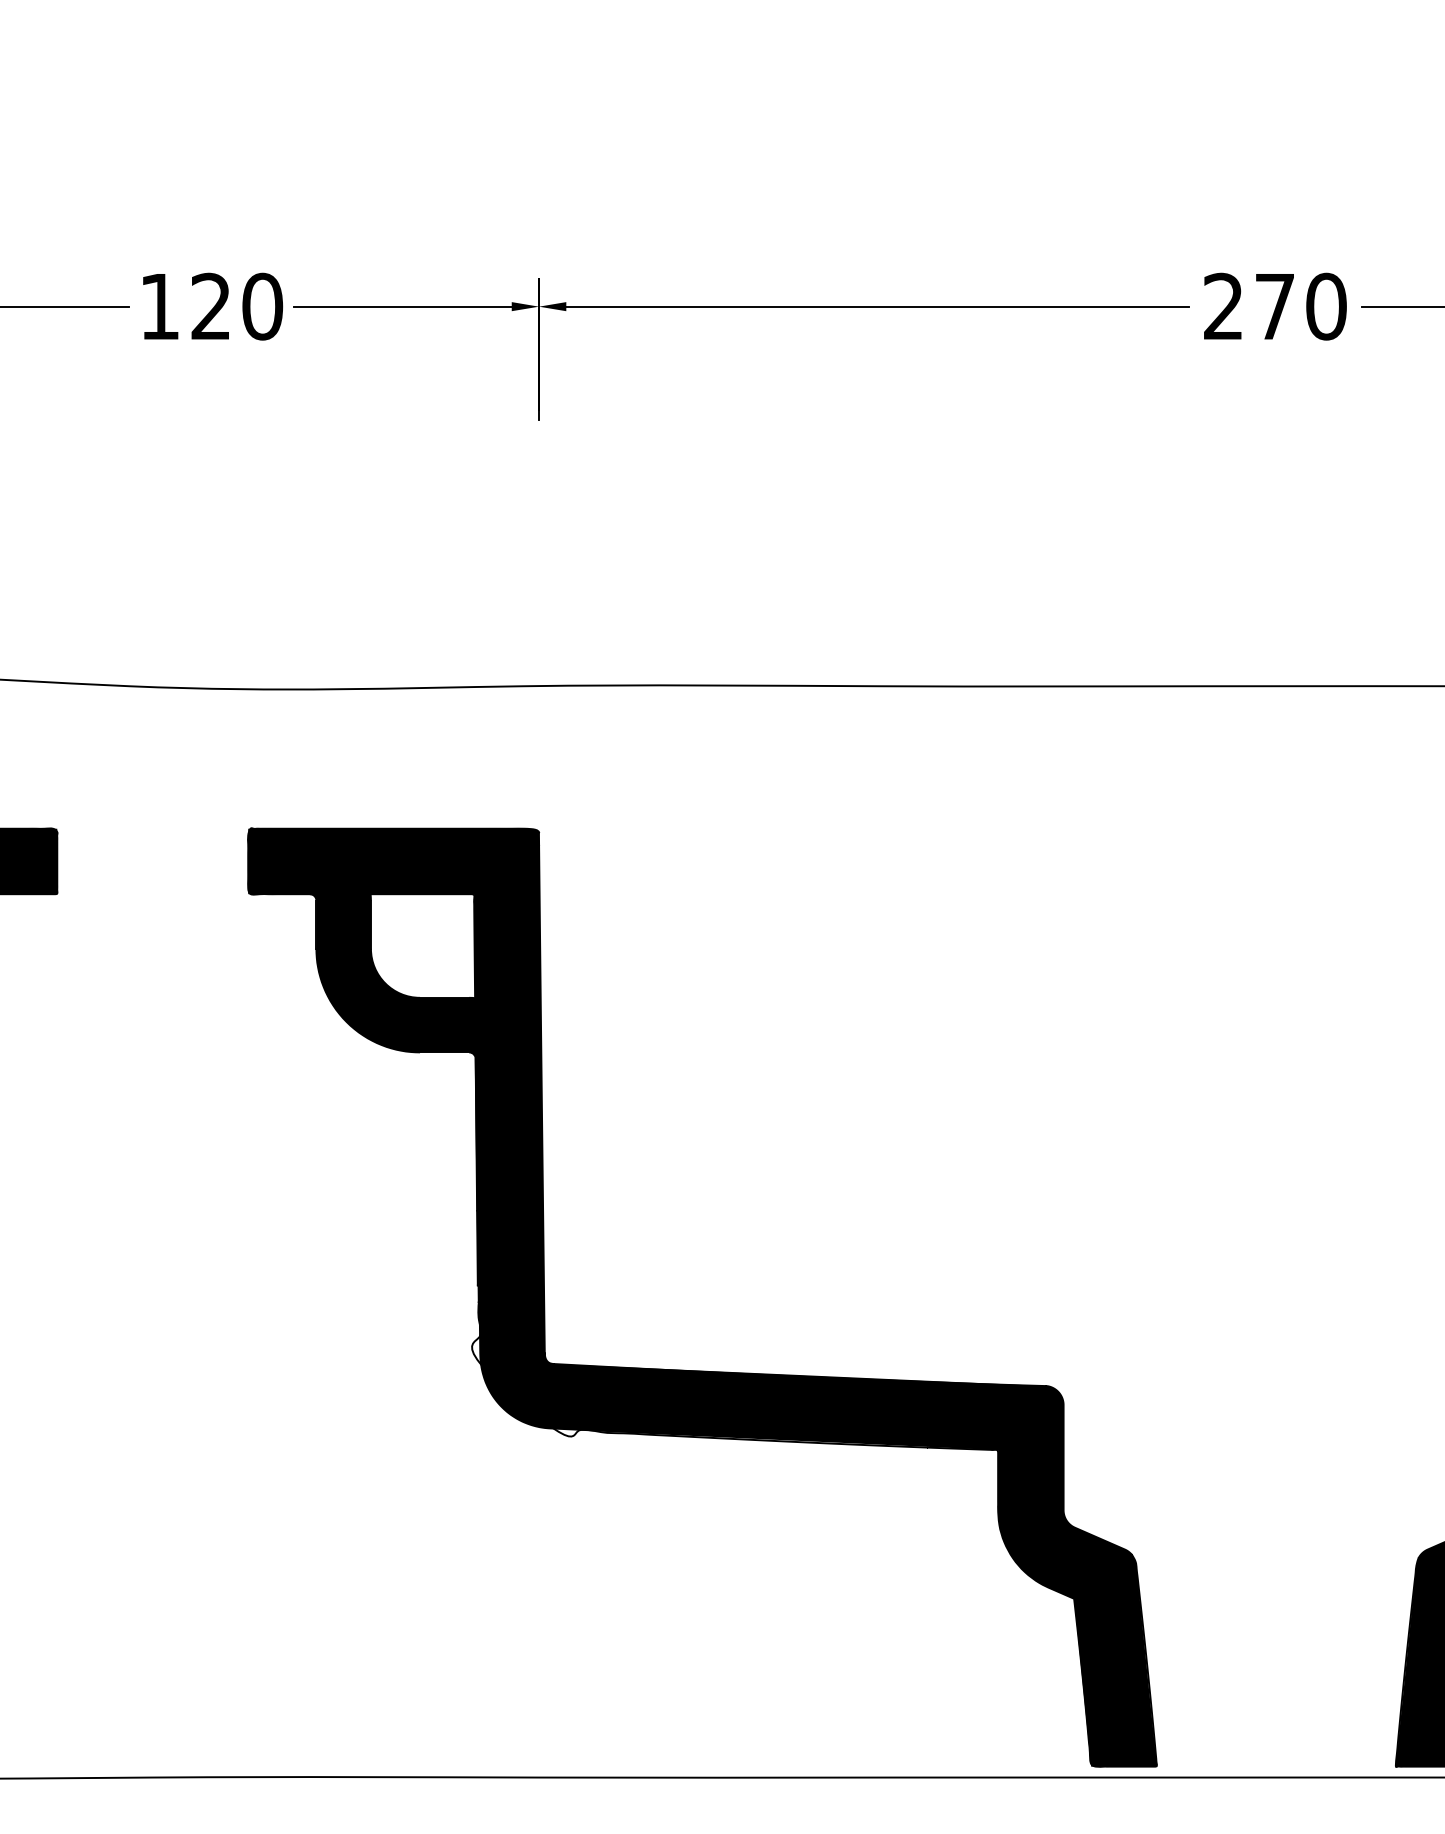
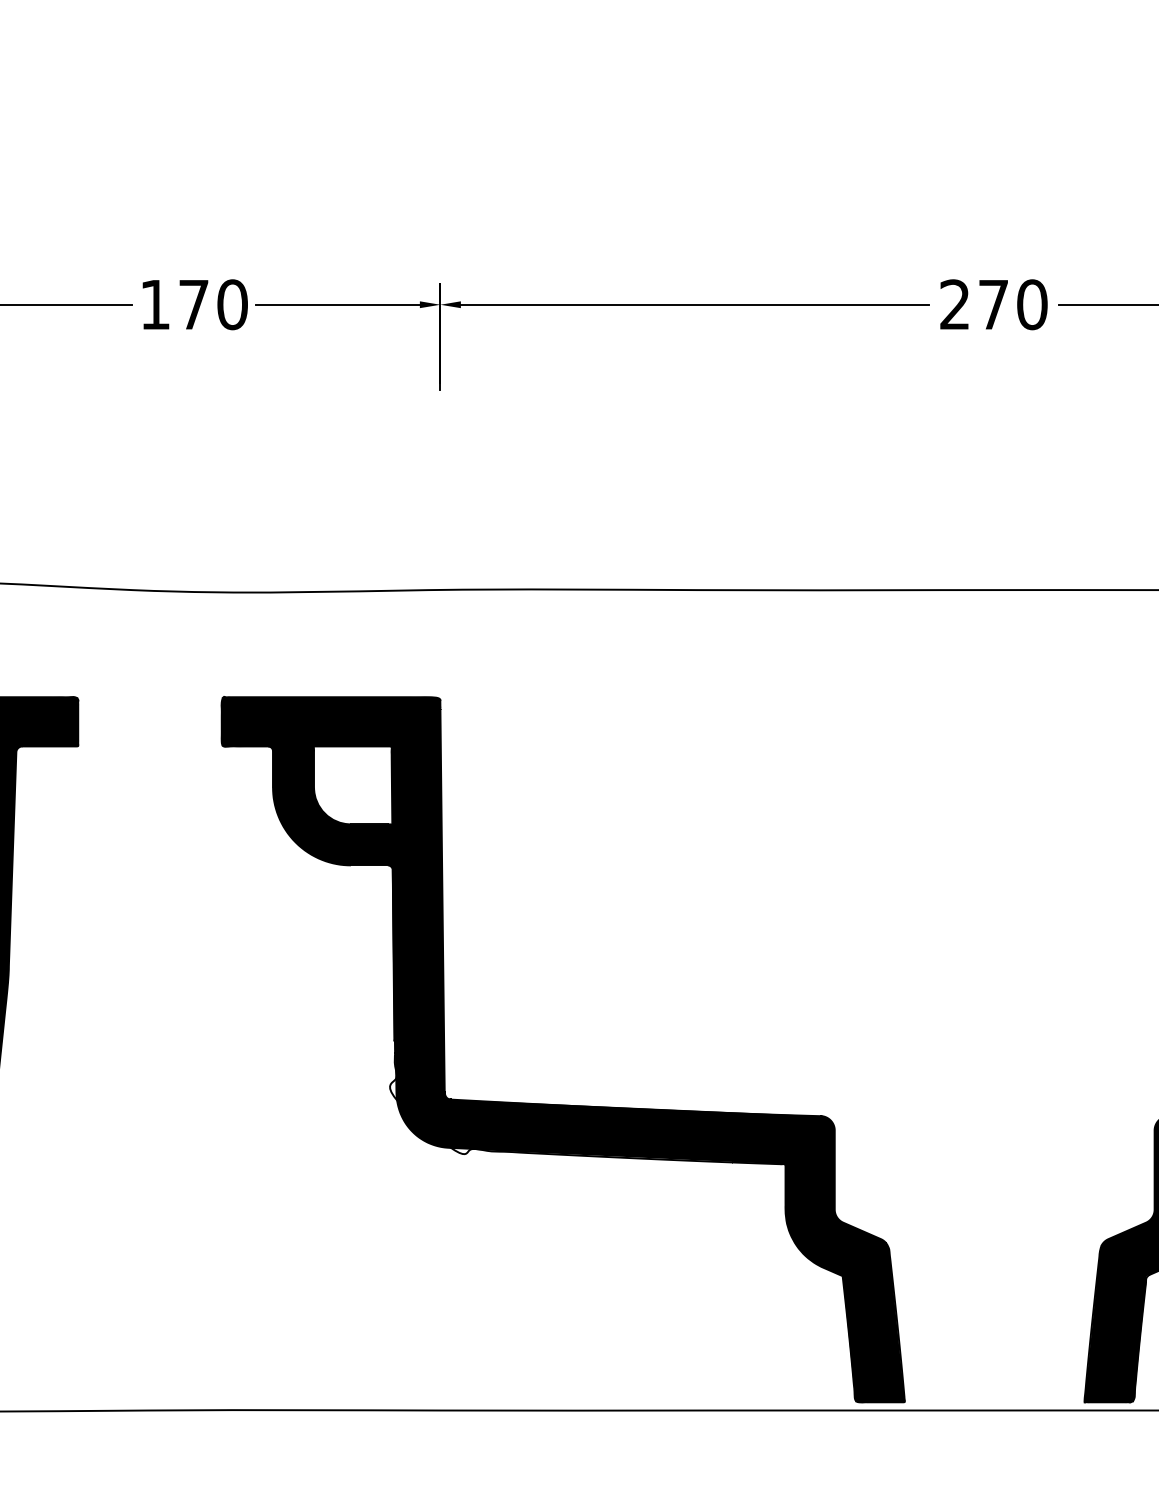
text: (210, 306) -> (193, 304), 120 -> 170

